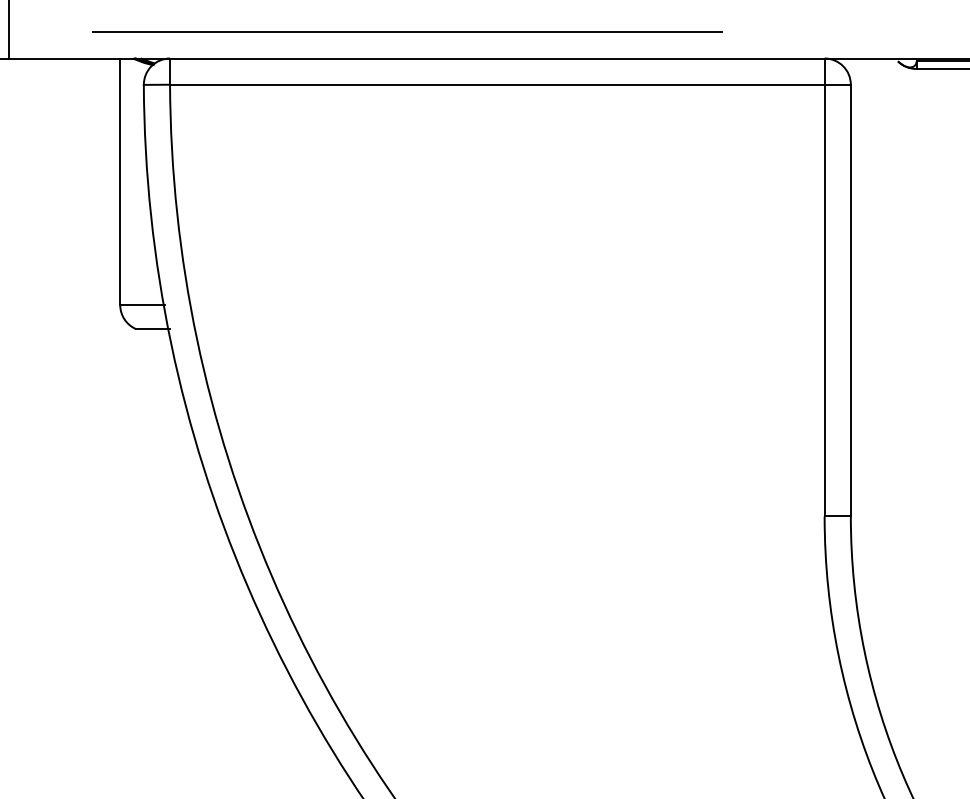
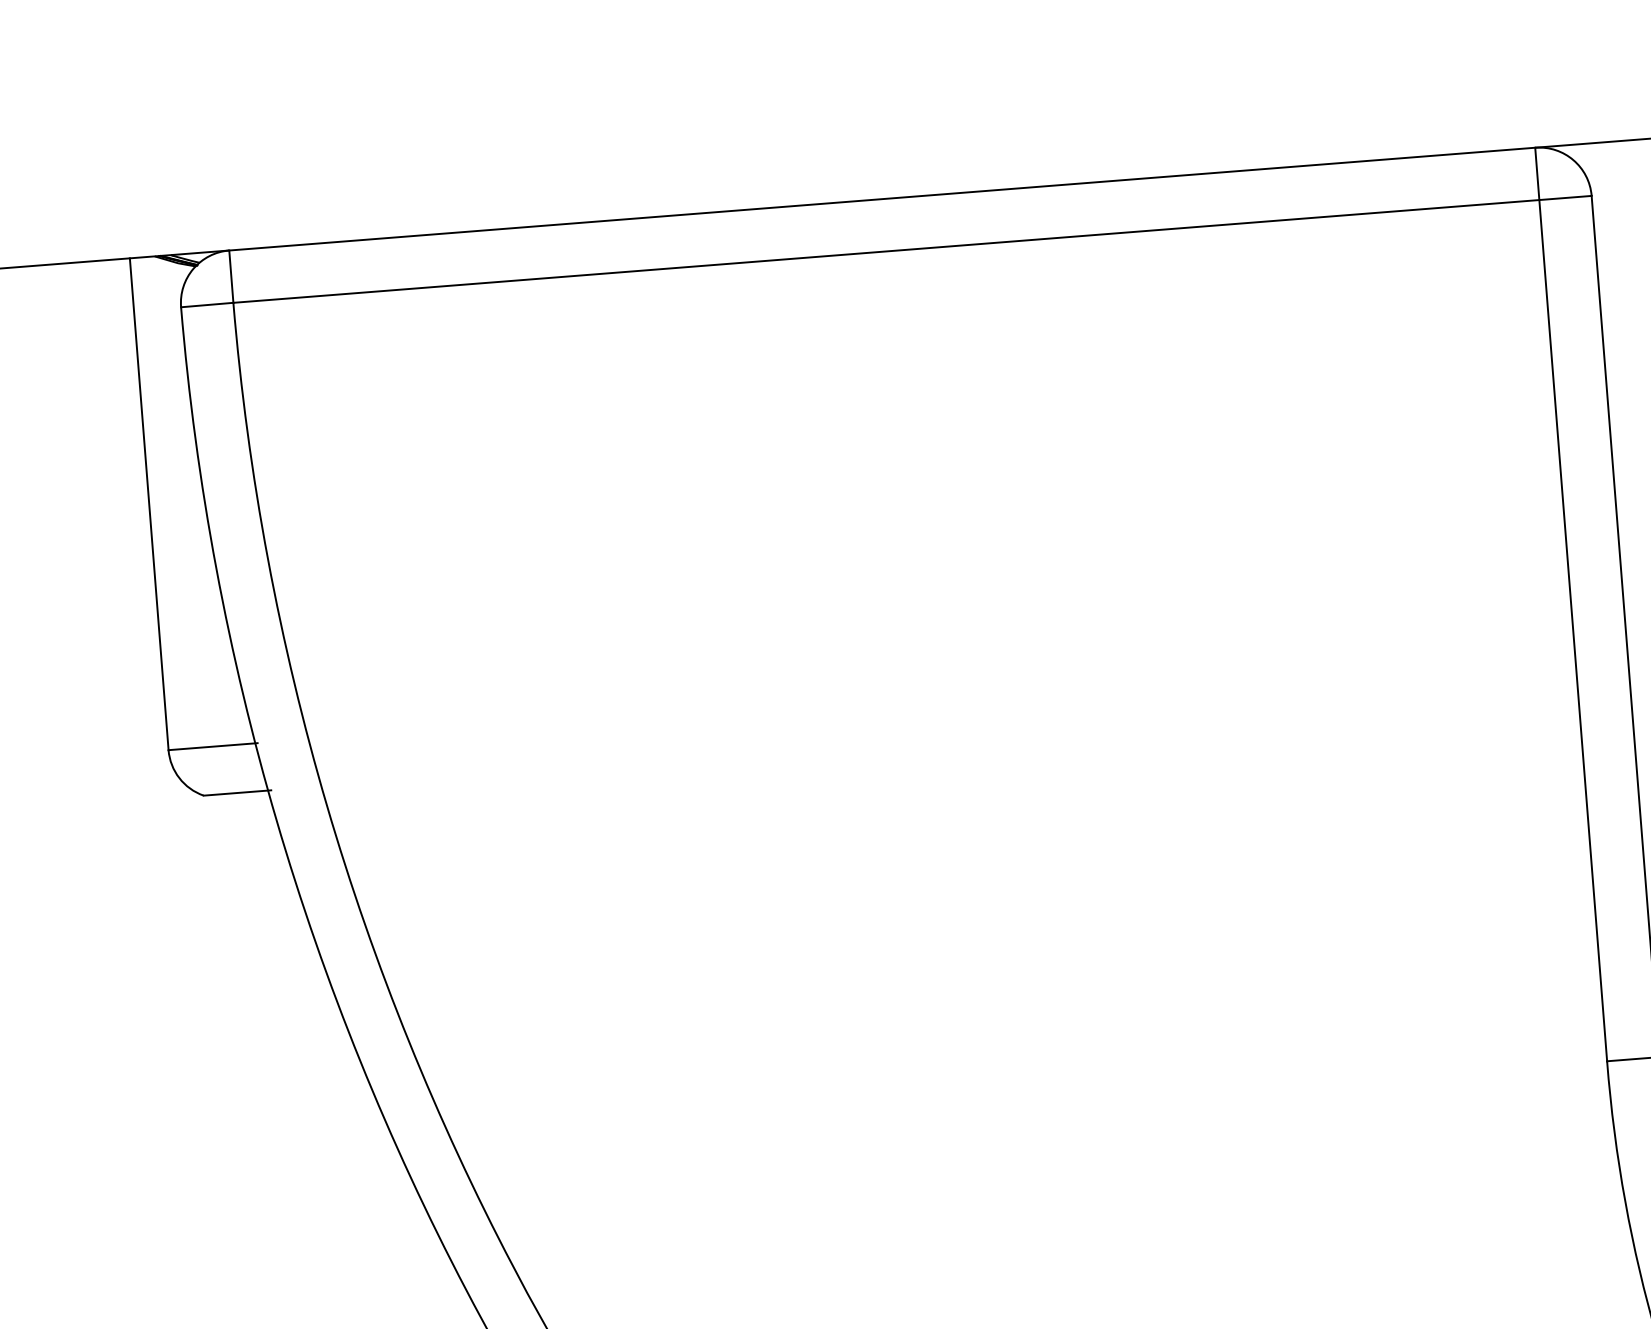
line: (407, 32) -> (698, 161), removed

